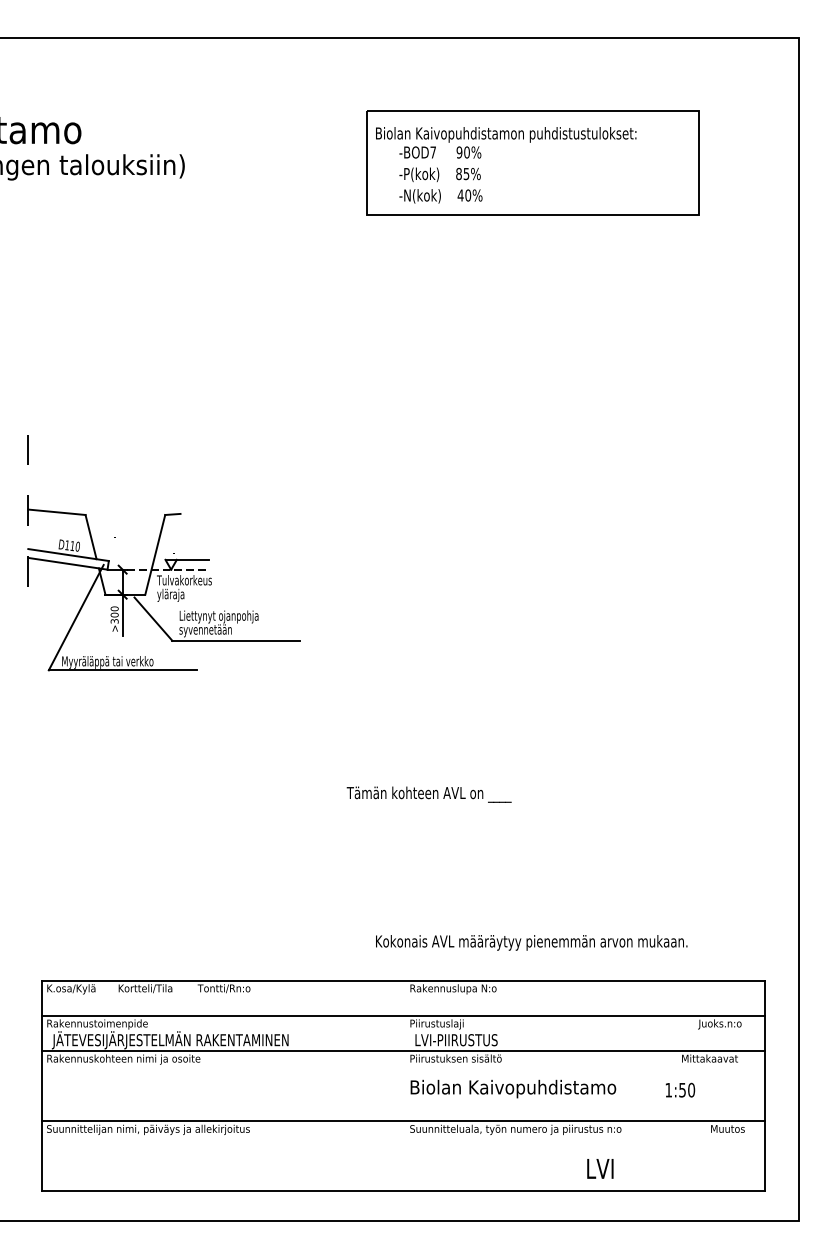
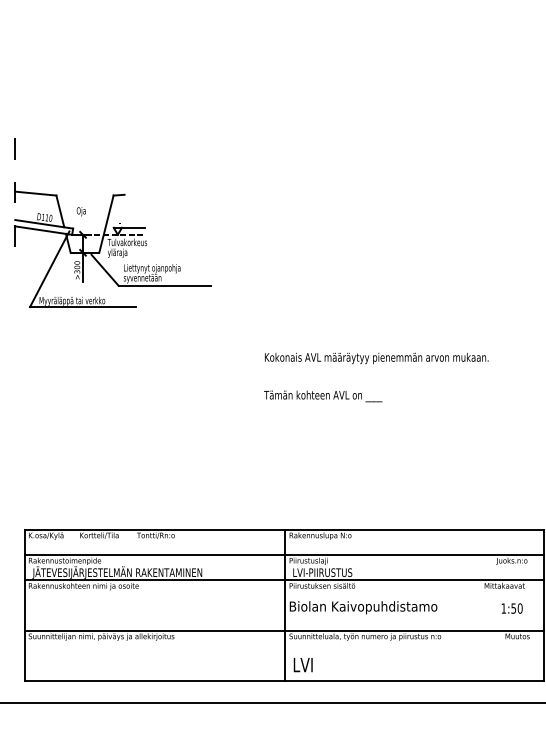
text: (120, 537) -> (81, 211), - -> Oja
text: (428, 794) -> (322, 396), moved
text: (531, 942) -> (376, 358), moved
line: (403, 1085) -> (284, 605), added
text: (680, 1089) -> (512, 608), moved
text: (600, 1168) -> (303, 664), moved

